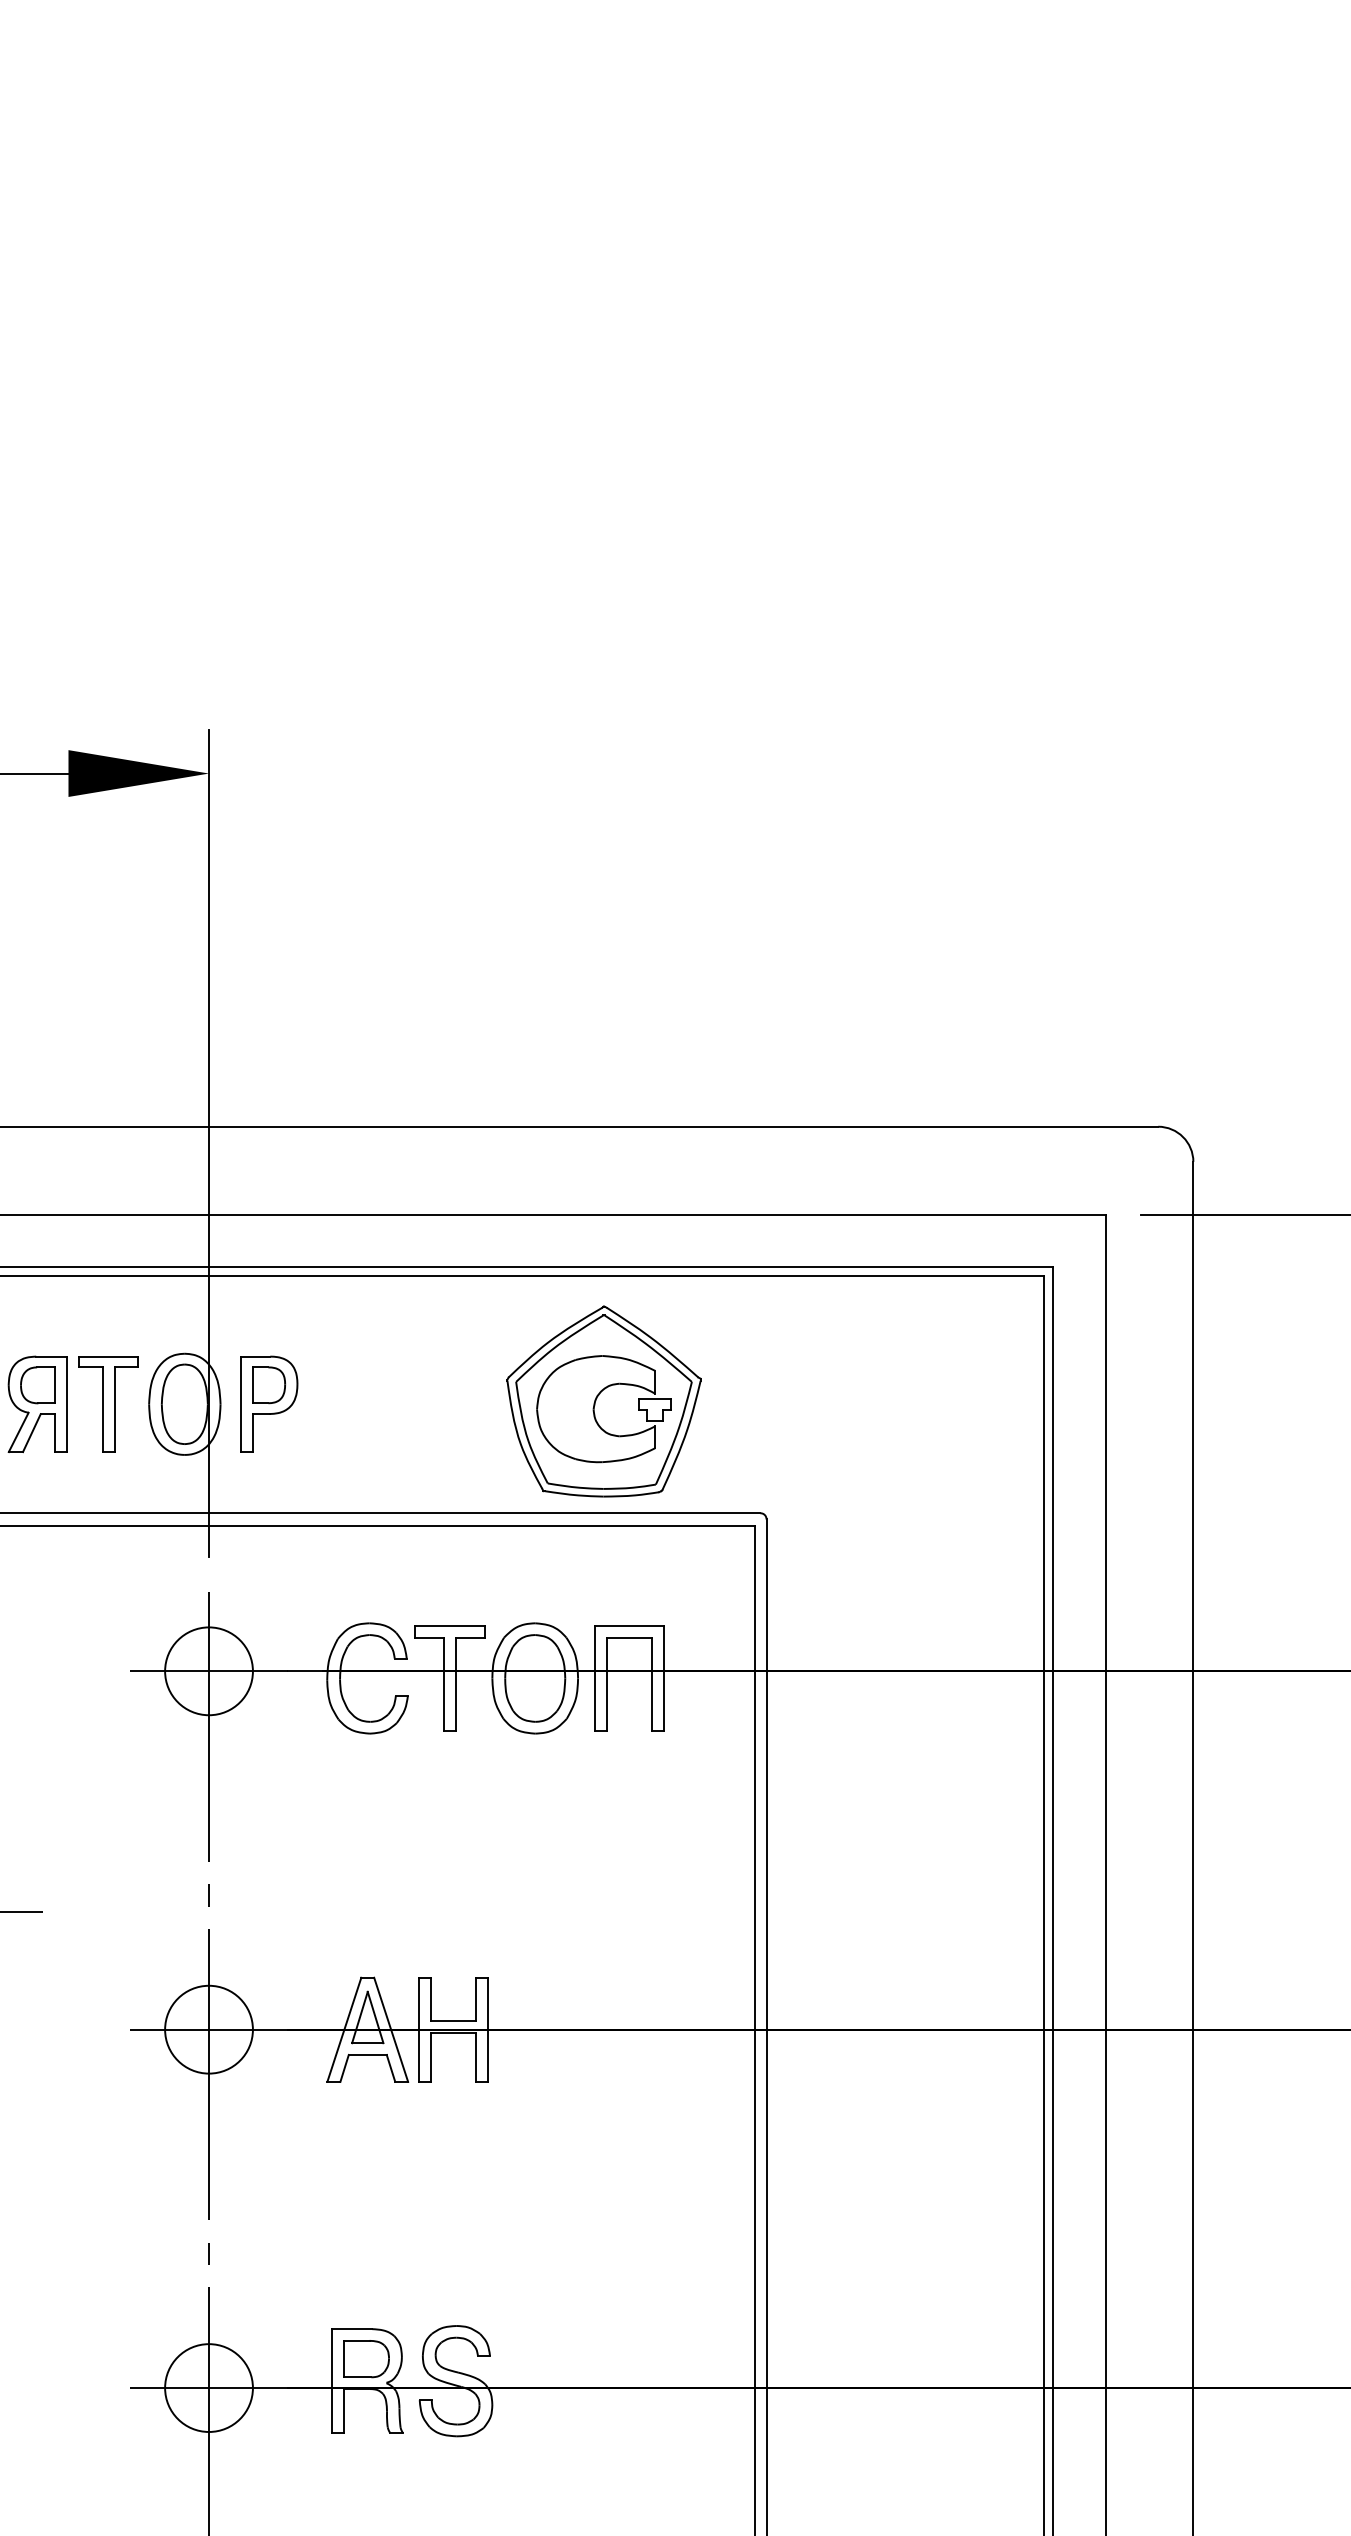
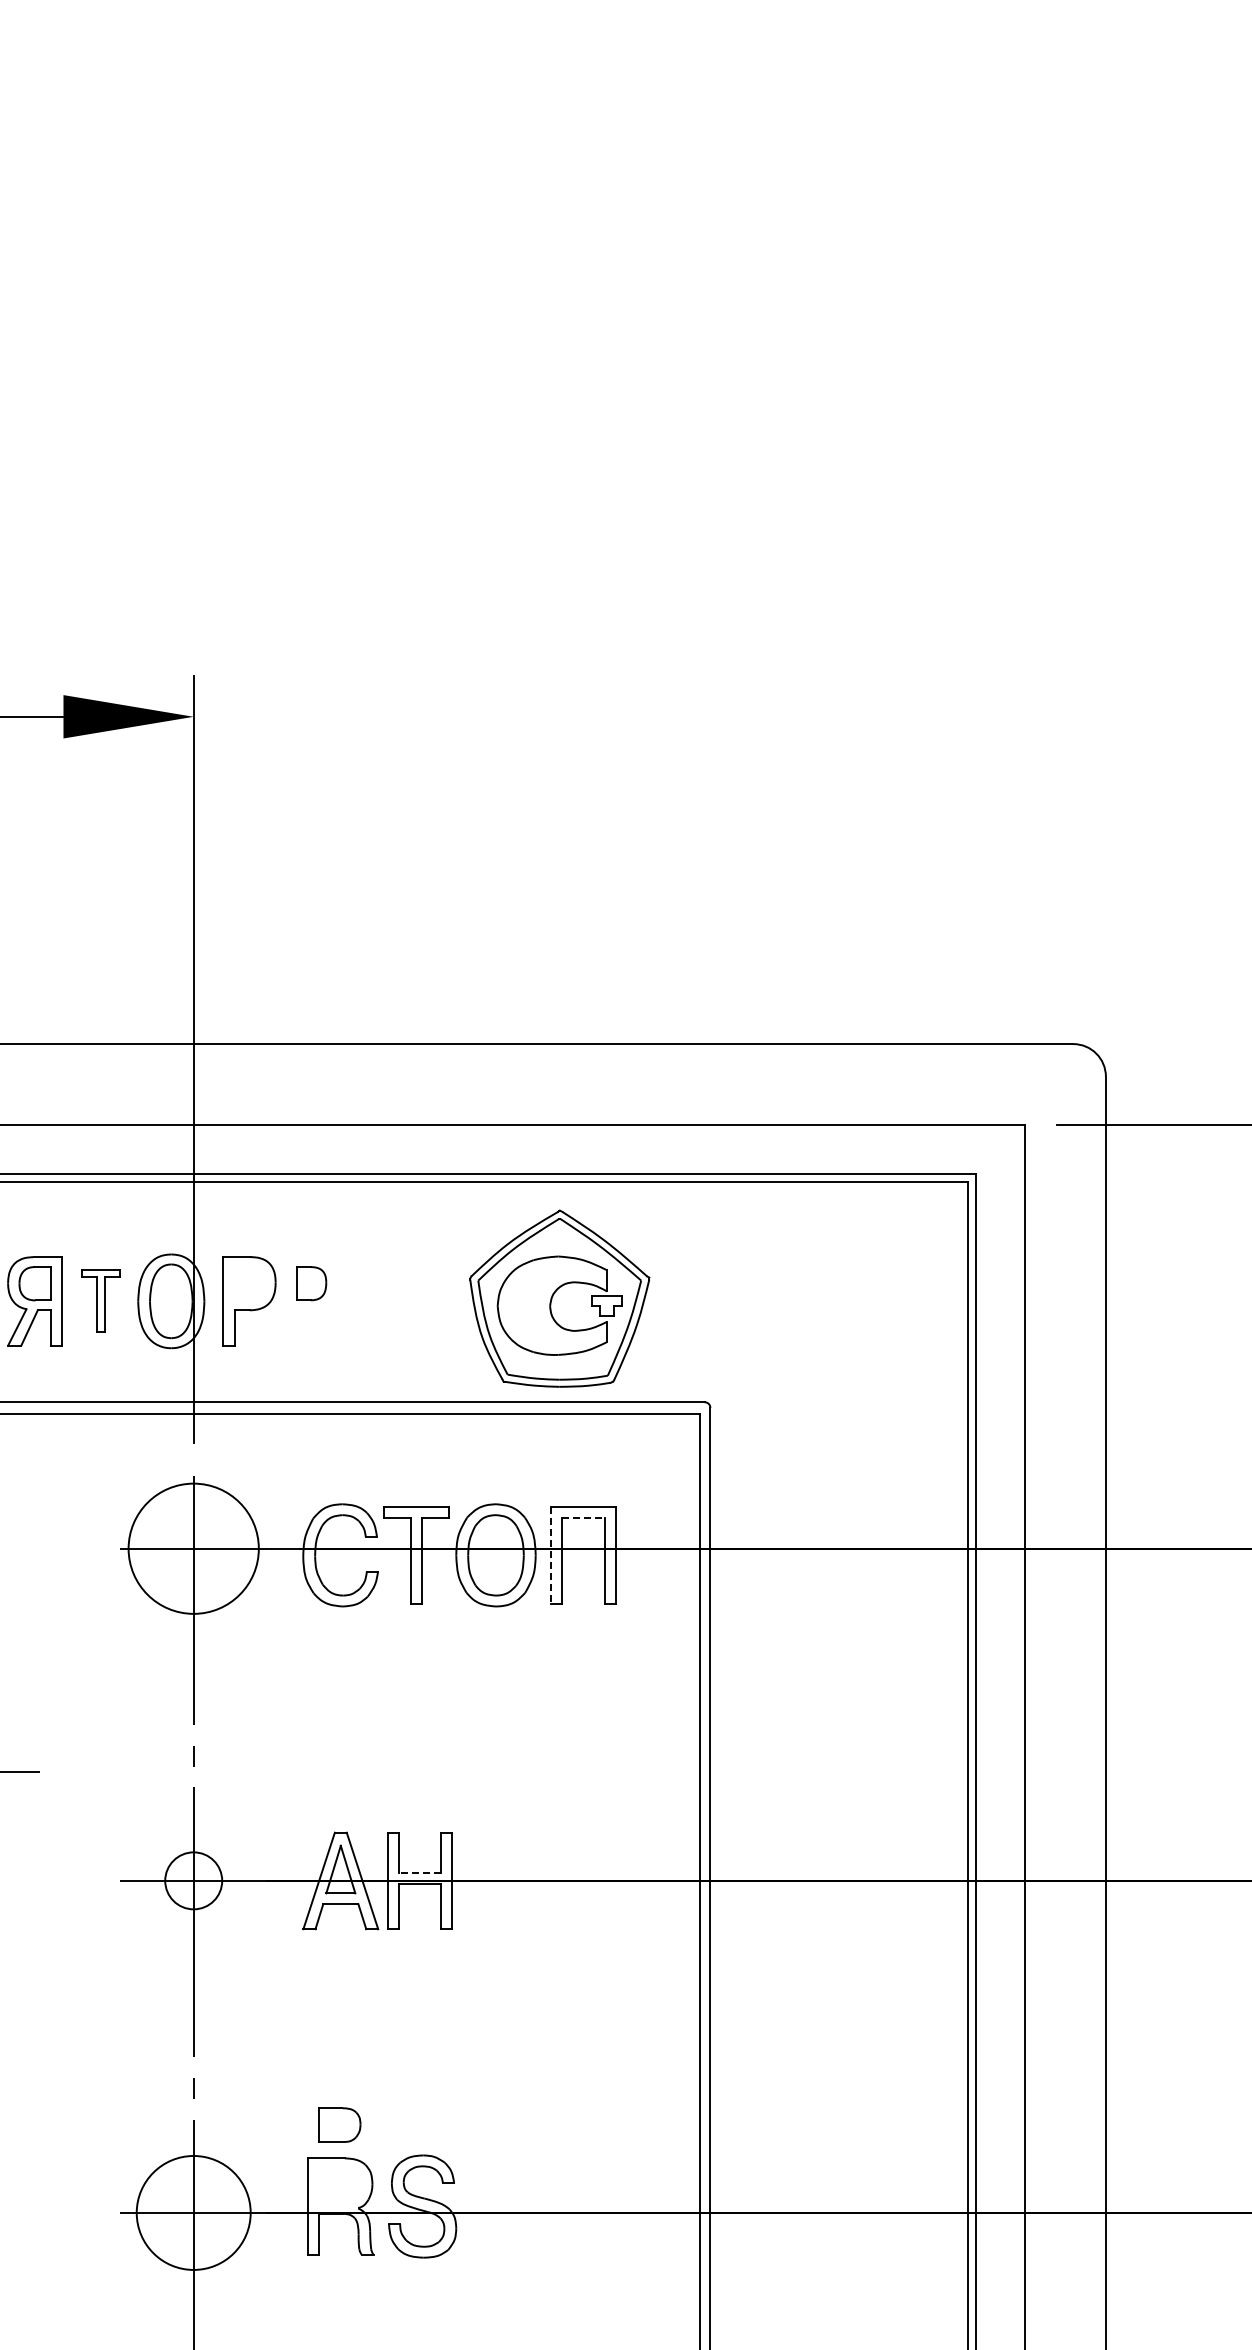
part: (269, 1385) -> (311, 1283), moved
part: (108, 1404) -> (100, 1301), size x0.7
line: (629, 1638) -> (583, 1518), solid -> dashed
circle: (208, 1671) -> (193, 1548), size x1.6
line: (595, 1678) -> (551, 1555), solid -> dashed
line: (453, 2020) -> (420, 1872), solid -> dashed
circle: (208, 2029) -> (193, 1880), size x0.7
part: (366, 2358) -> (339, 2124), moved
circle: (208, 2387) -> (193, 2212), size x1.4

